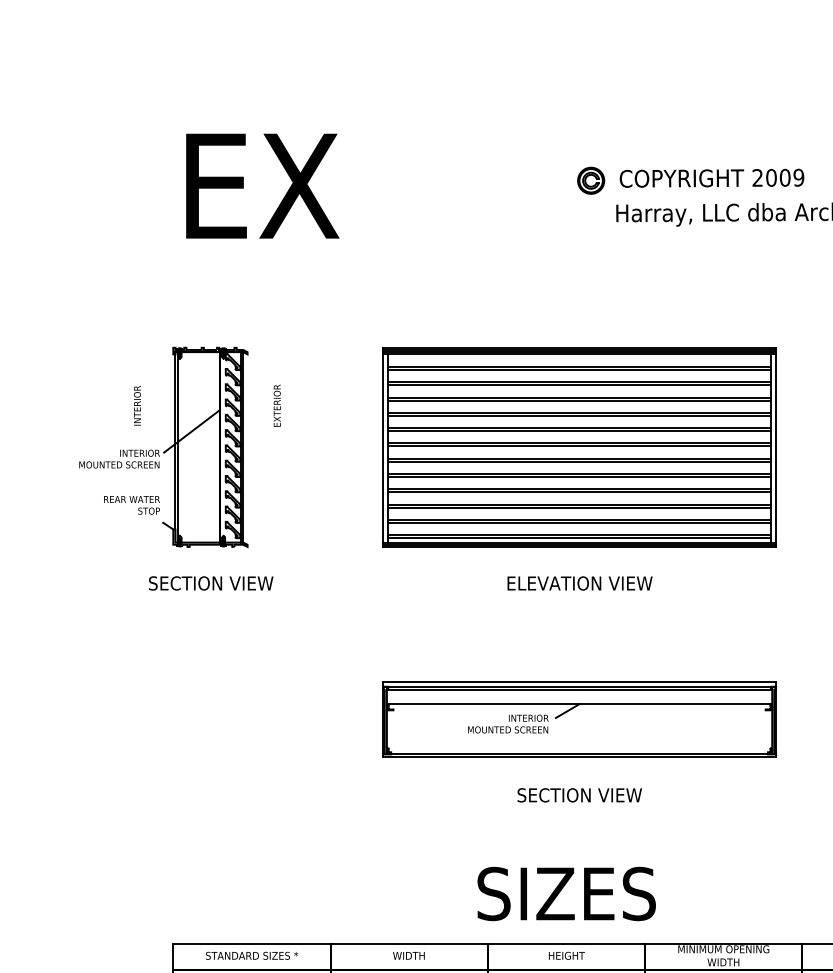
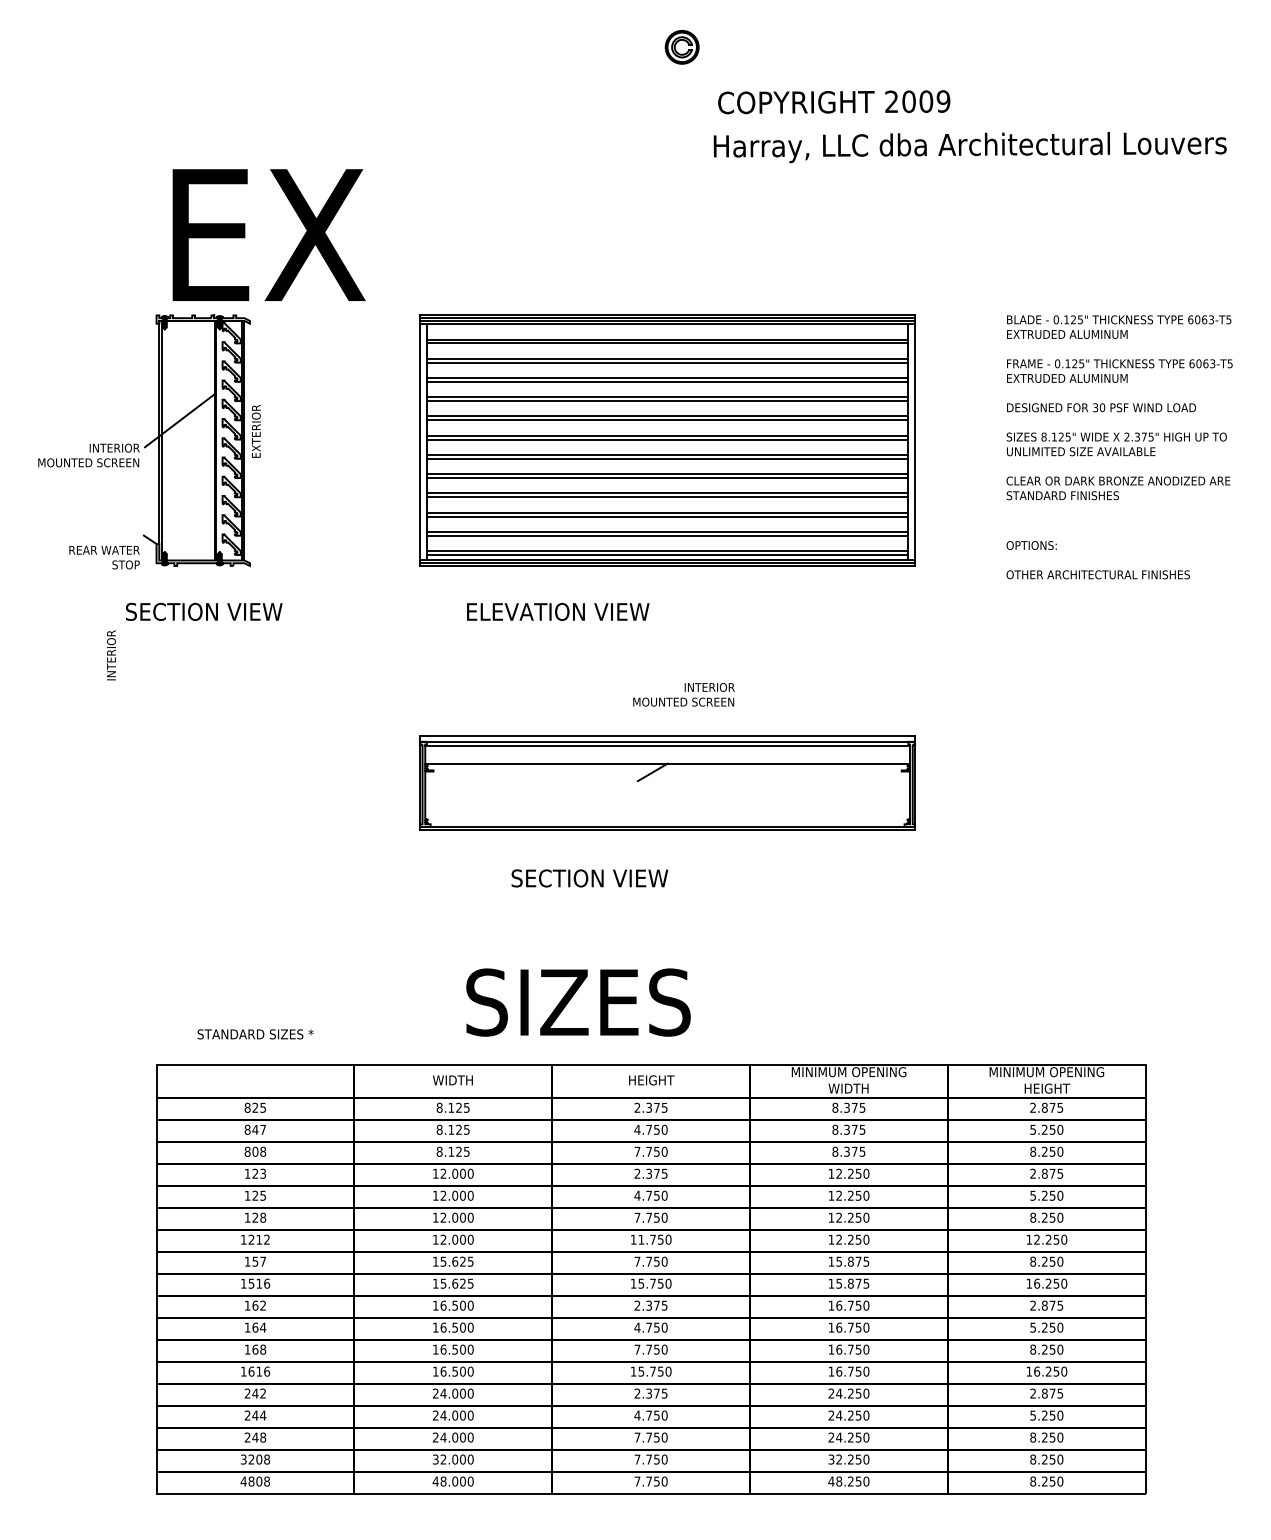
part: (590, 180) -> (681, 47), moved
text: (262, 185) -> (268, 234), moved
text: (137, 405) -> (111, 655), moved
text: (276, 405) -> (255, 430), moved
text: (131, 505) -> (104, 557), moved
text: (580, 583) -> (558, 611), moved
text: (507, 723) -> (683, 694), moved
text: (579, 795) -> (589, 878), moved
text: (566, 893) -> (578, 1002), moved
text: (251, 955) -> (255, 1034), moved

